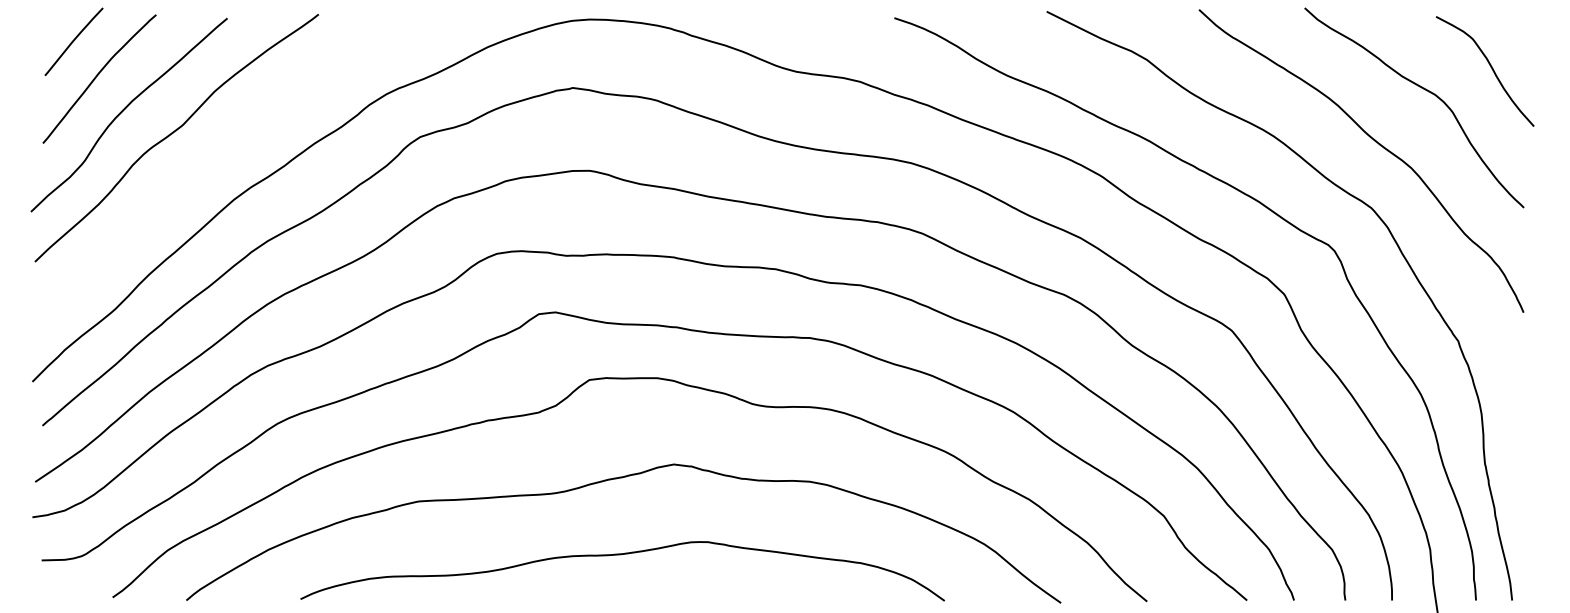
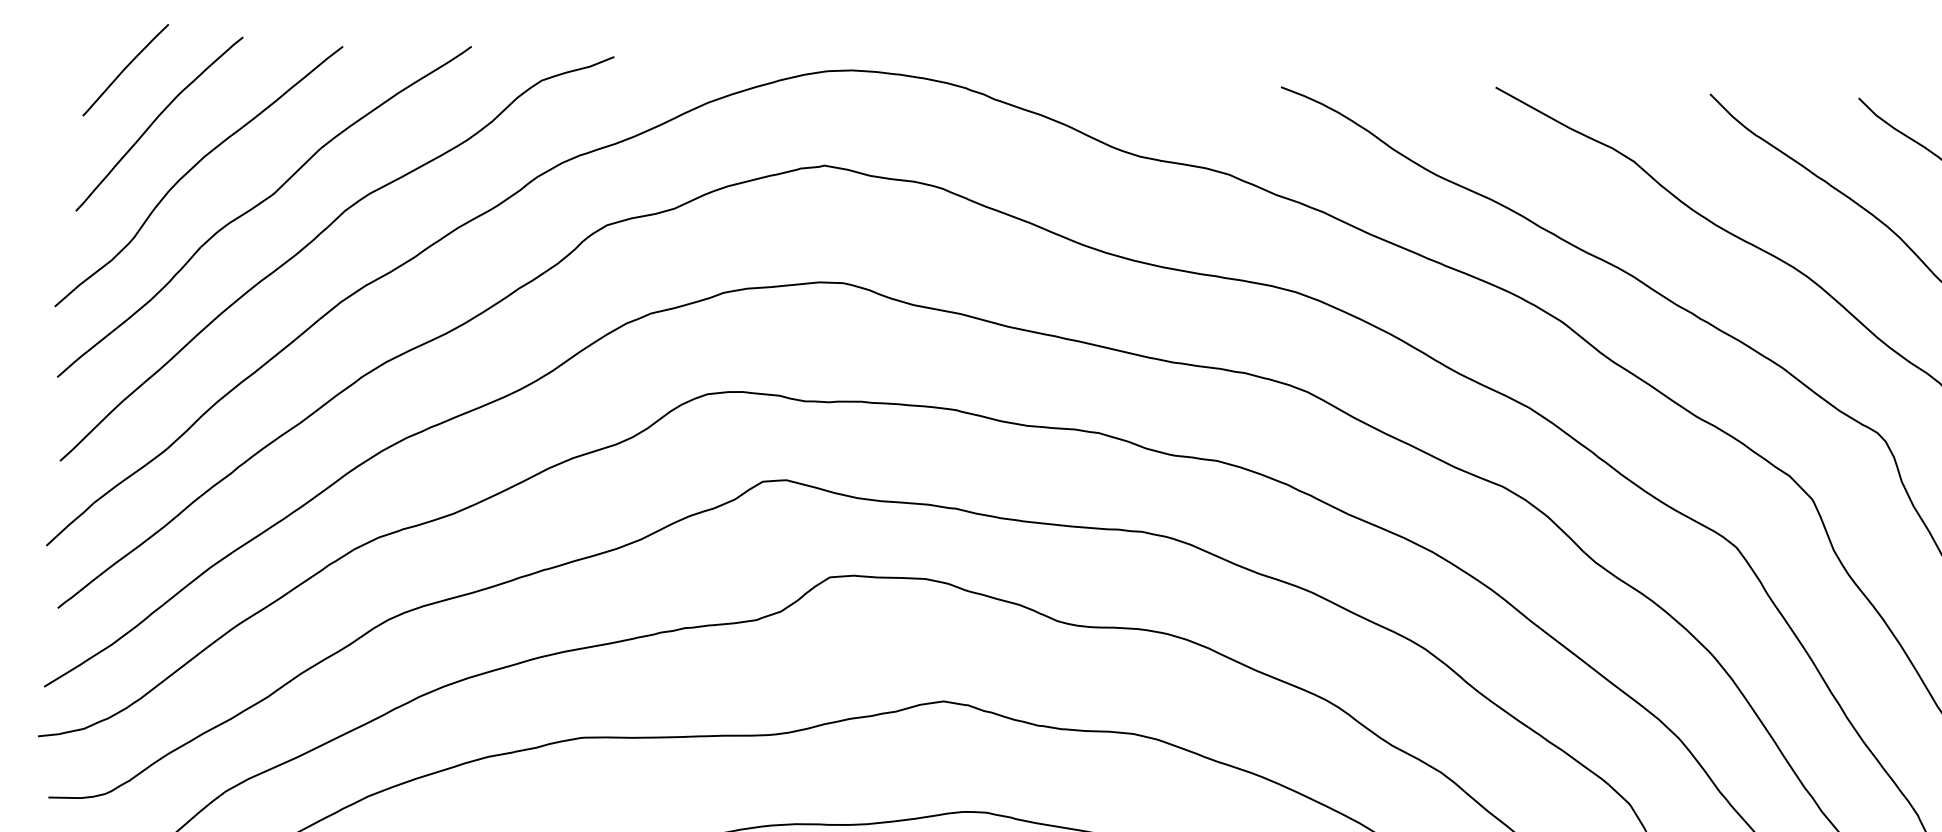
curve: (215, 154) -> (317, 237), added

